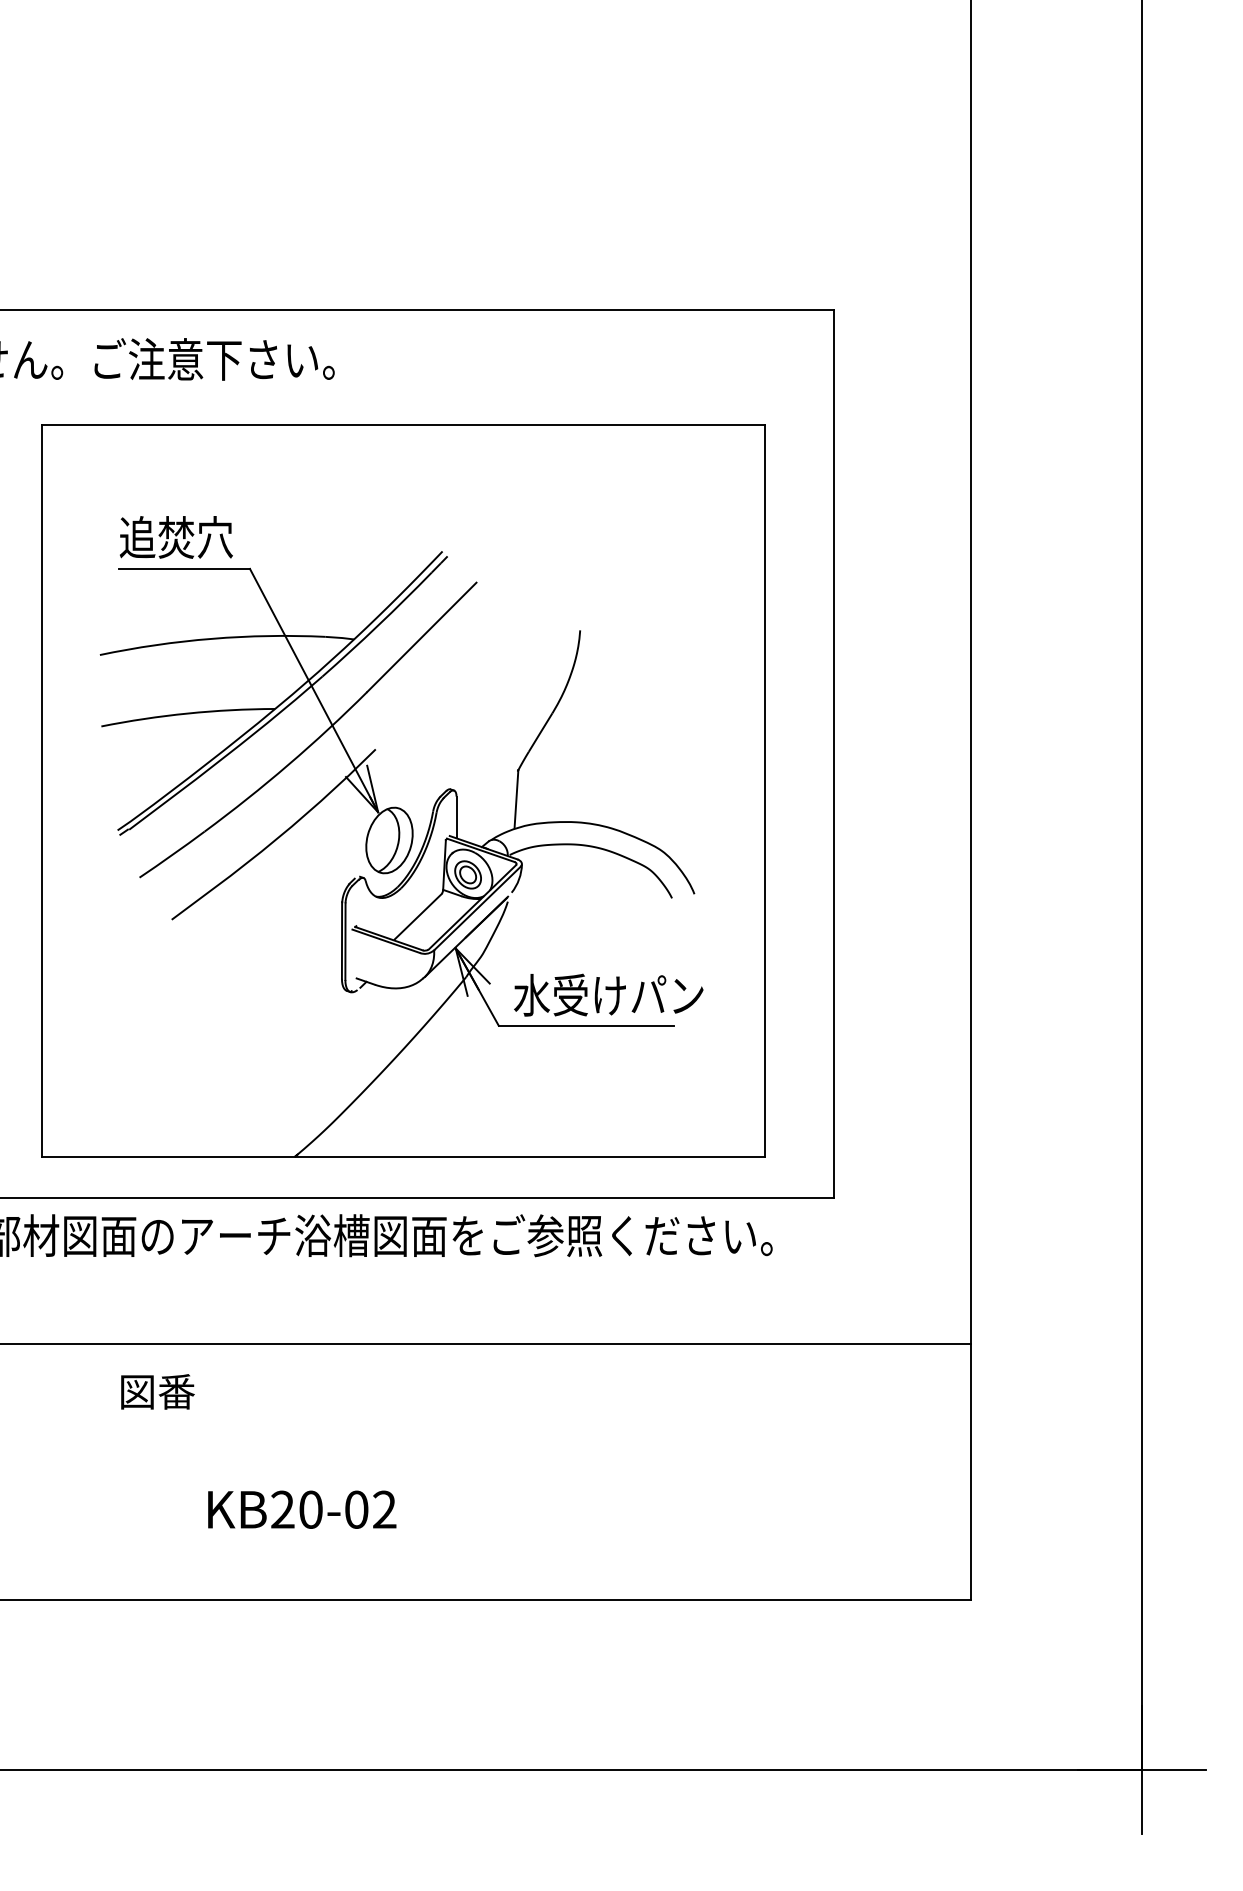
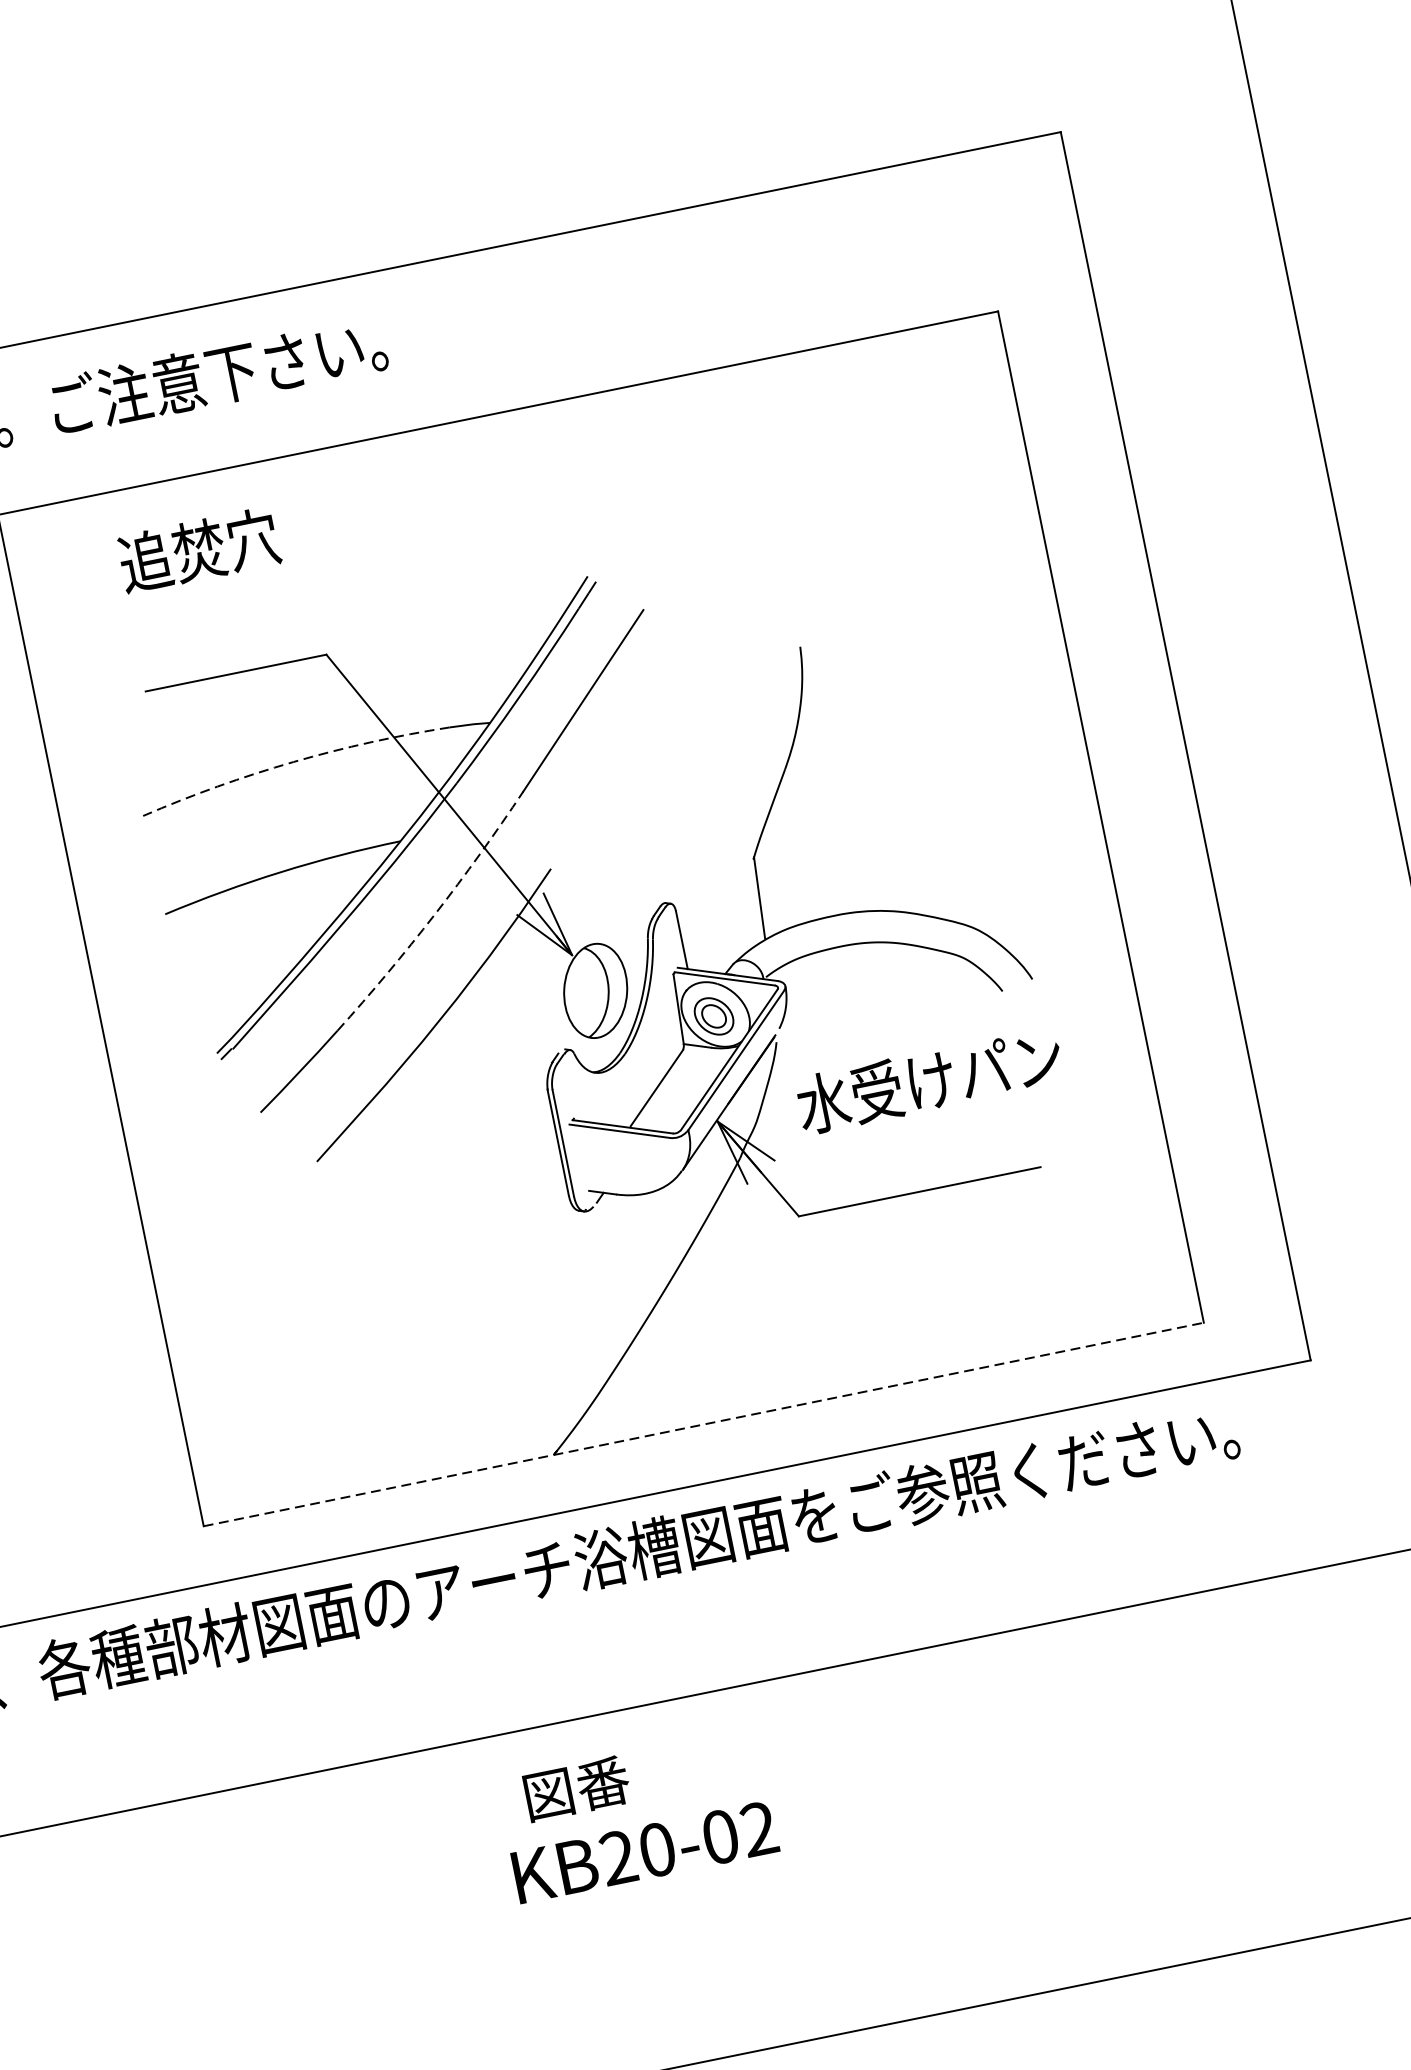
text: (176, 537) -> (199, 550), moved
arc: (212, 638) -> (294, 761), solid -> dashed
arc: (288, 764) -> (434, 914), solid -> dashed
text: (608, 994) -> (929, 1080), moved
line: (403, 1156) -> (703, 1423), solid -> dashed
text: (157, 1391) -> (576, 1788), moved
text: (302, 1509) -> (645, 1851), moved

